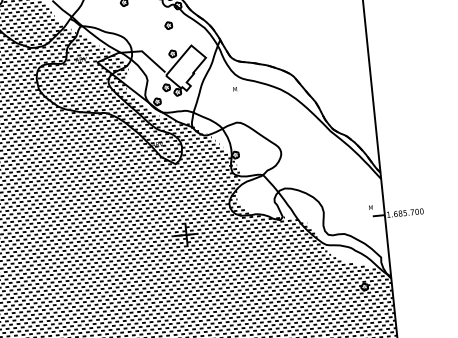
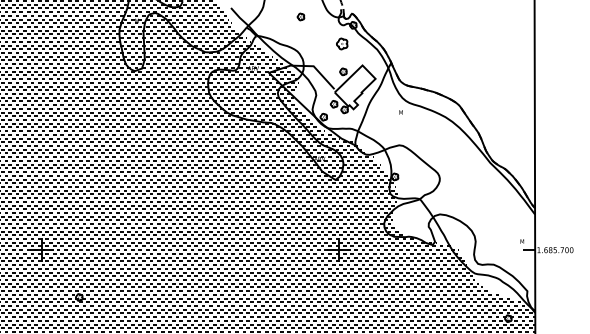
part: (168, 25) -> (342, 43), size x1.6

